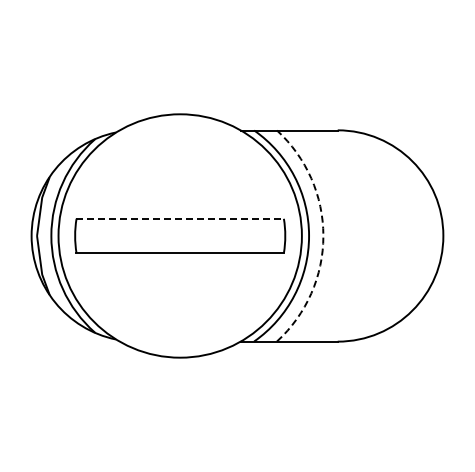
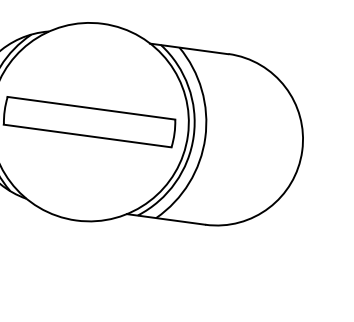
line: (180, 218) -> (91, 108), dashed -> solid
arc: (323, 235) -> (205, 137), dashed -> solid

